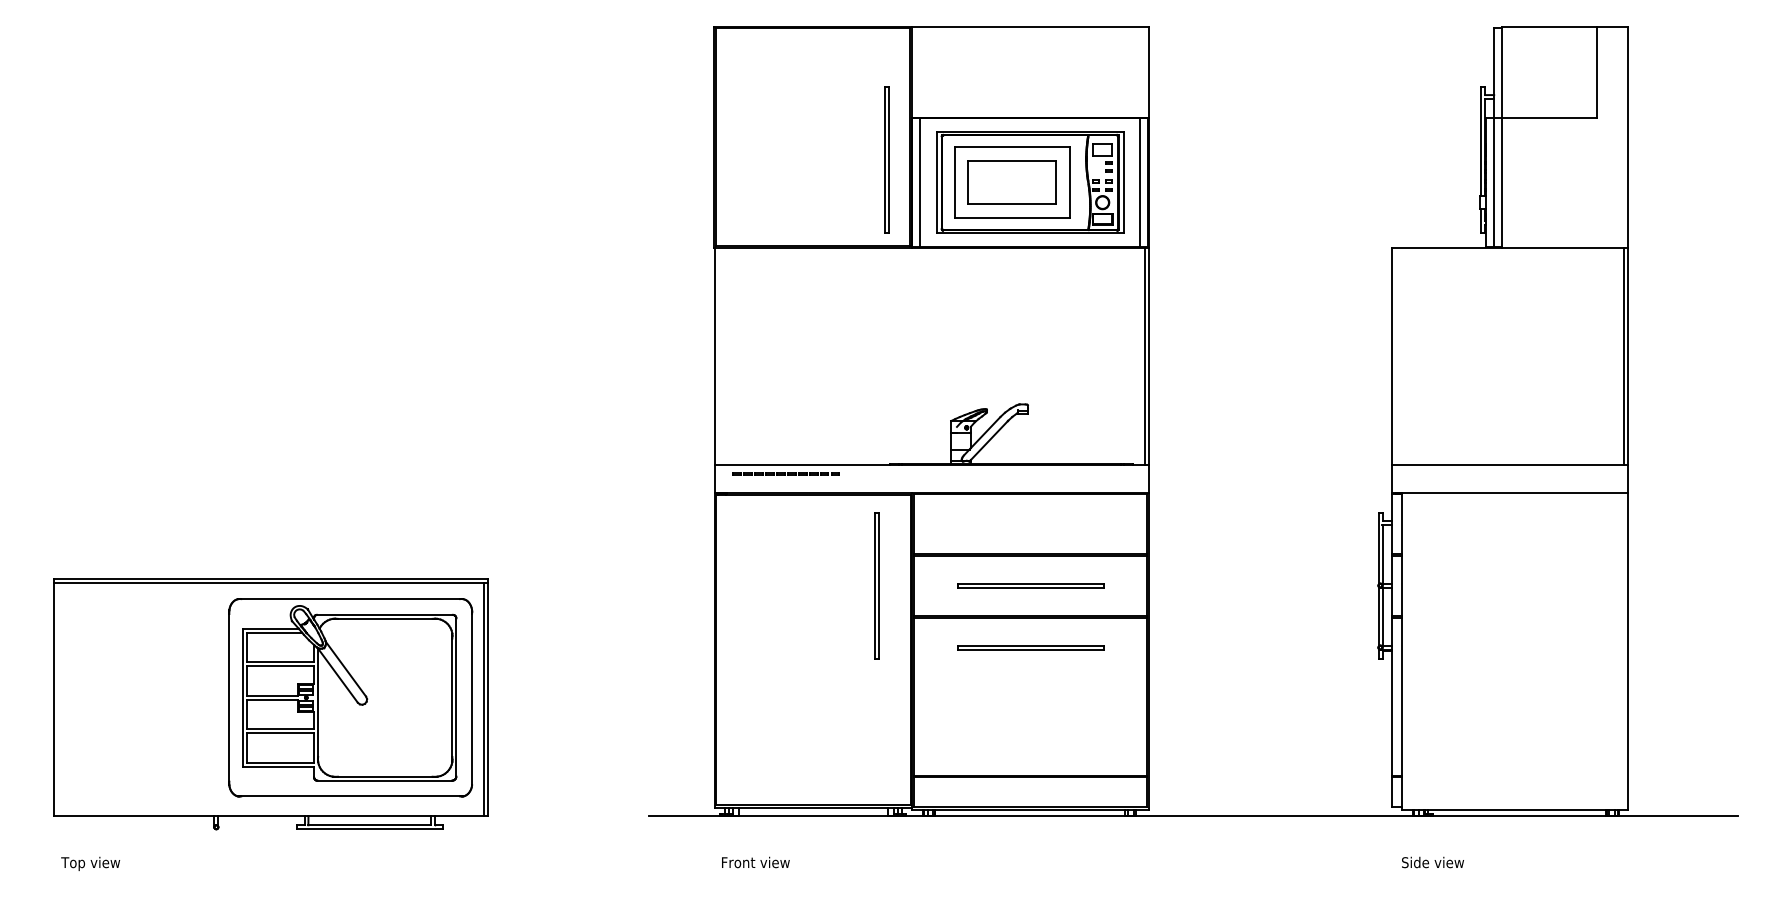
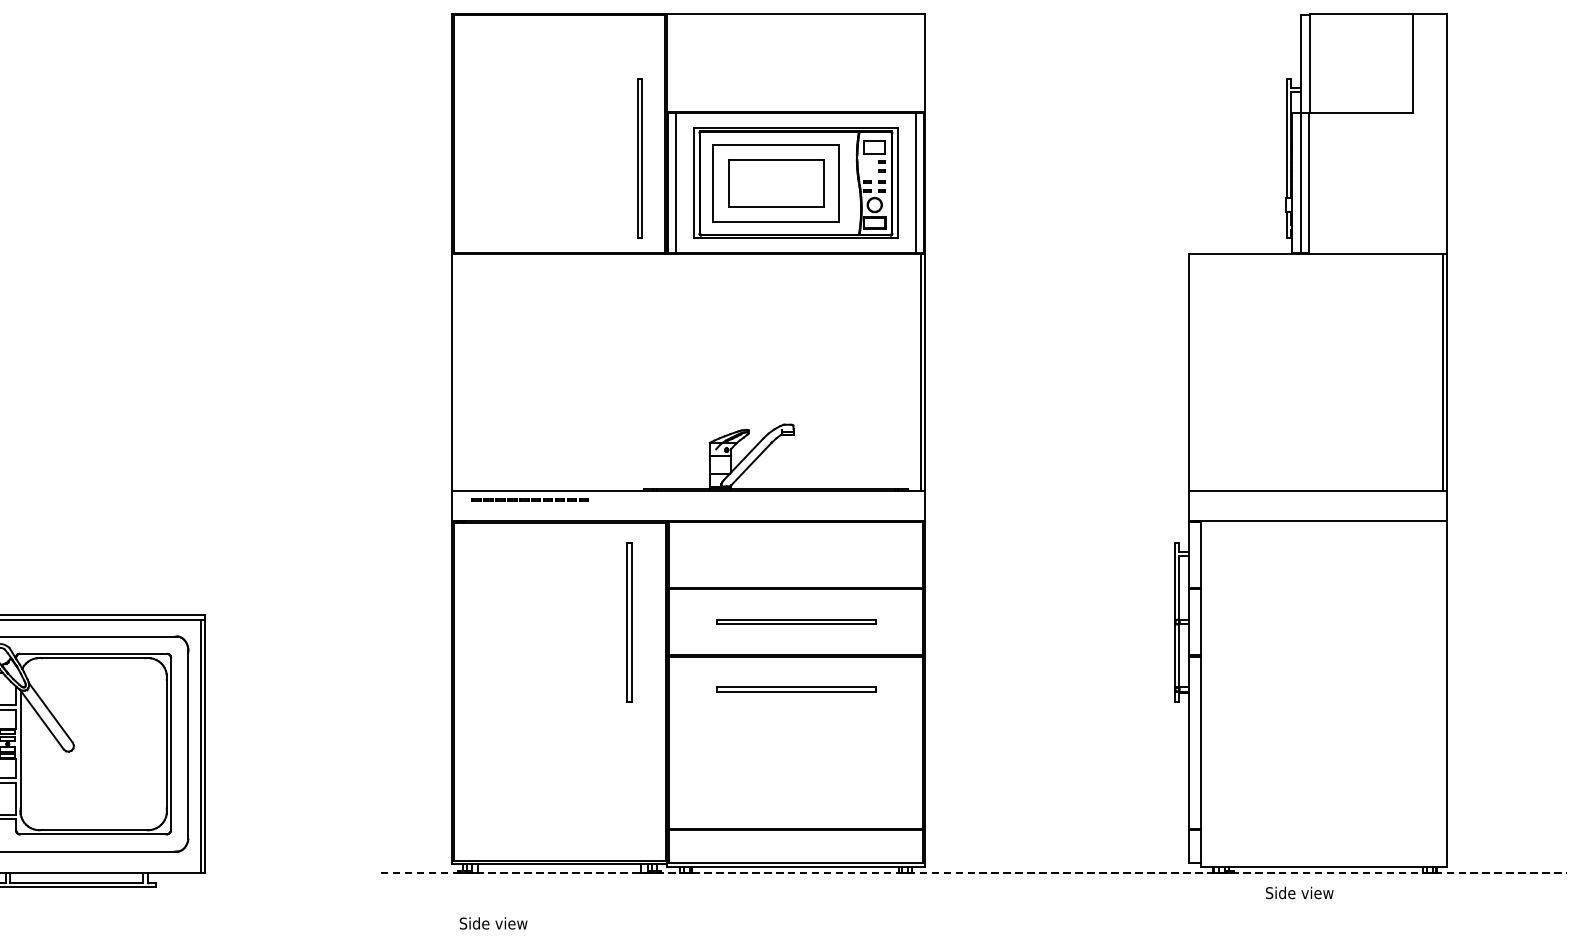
line: (1193, 816) -> (973, 873), solid -> dashed
text: (755, 862) -> (496, 923), Front view -> Side view
text: (1432, 862) -> (1299, 892), moved

